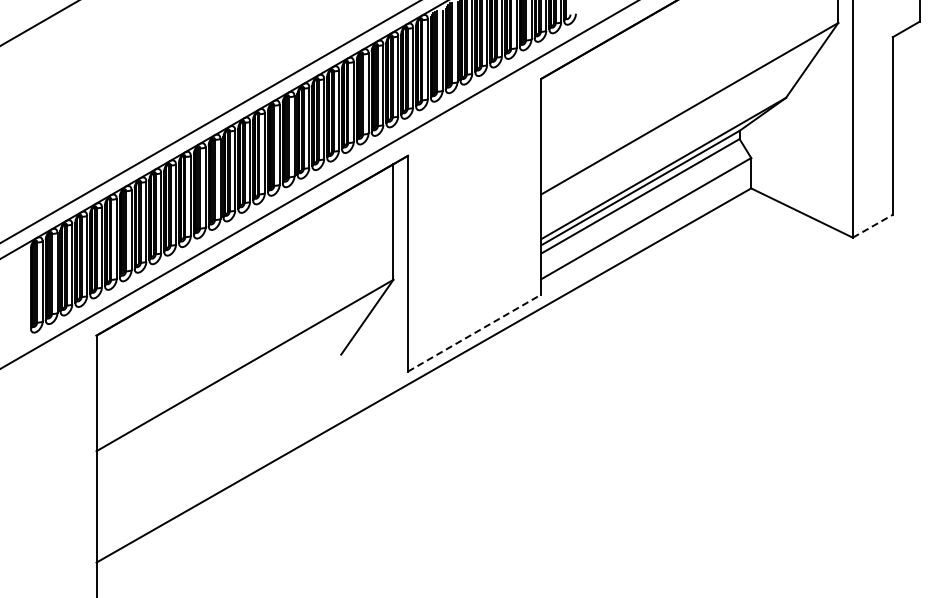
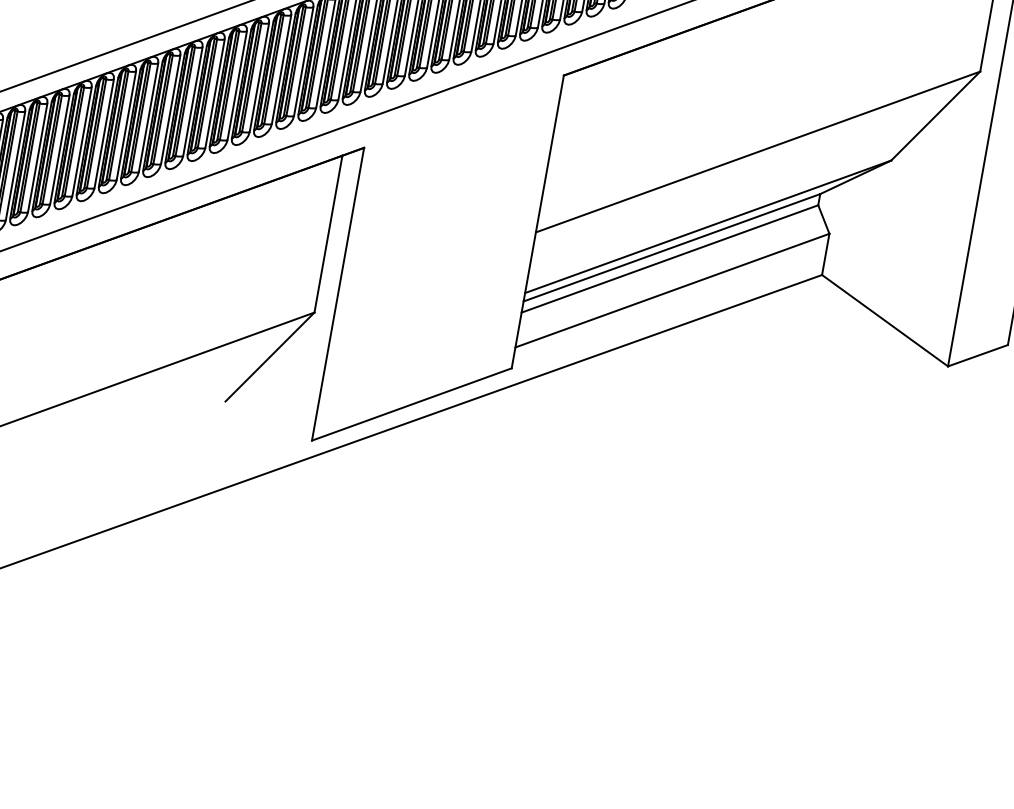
line: (873, 226) -> (978, 356), dashed -> solid
line: (475, 332) -> (413, 403), dashed -> solid

